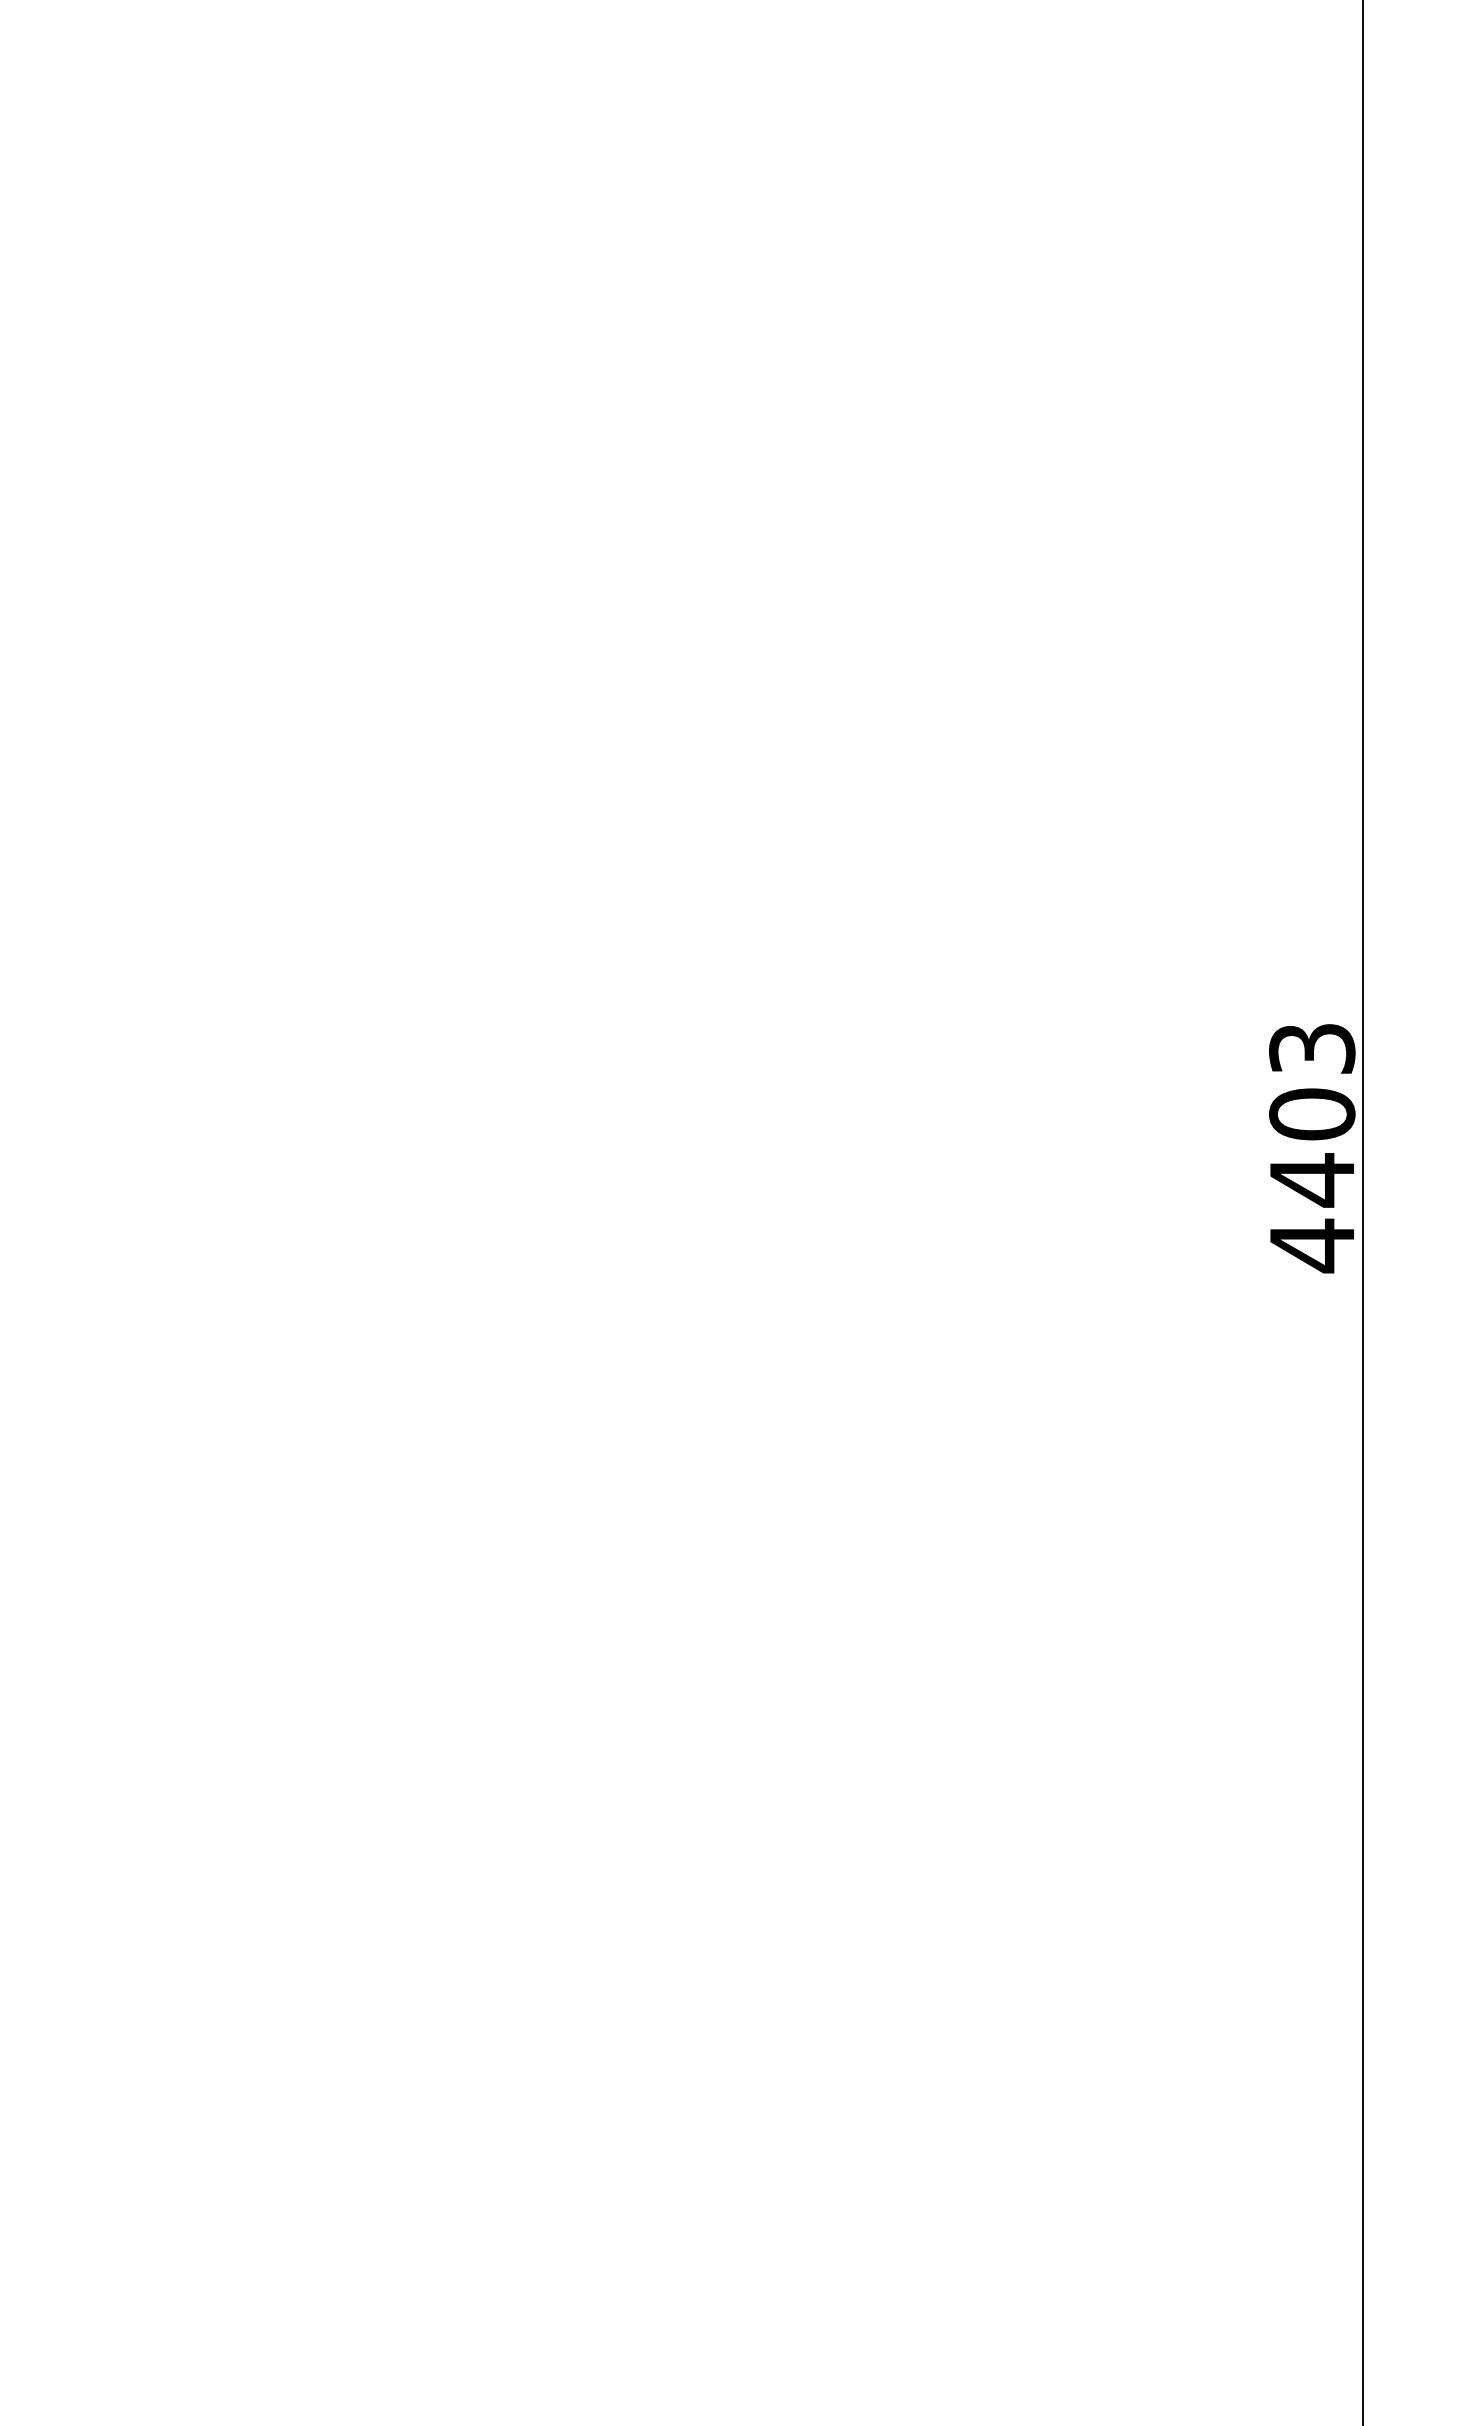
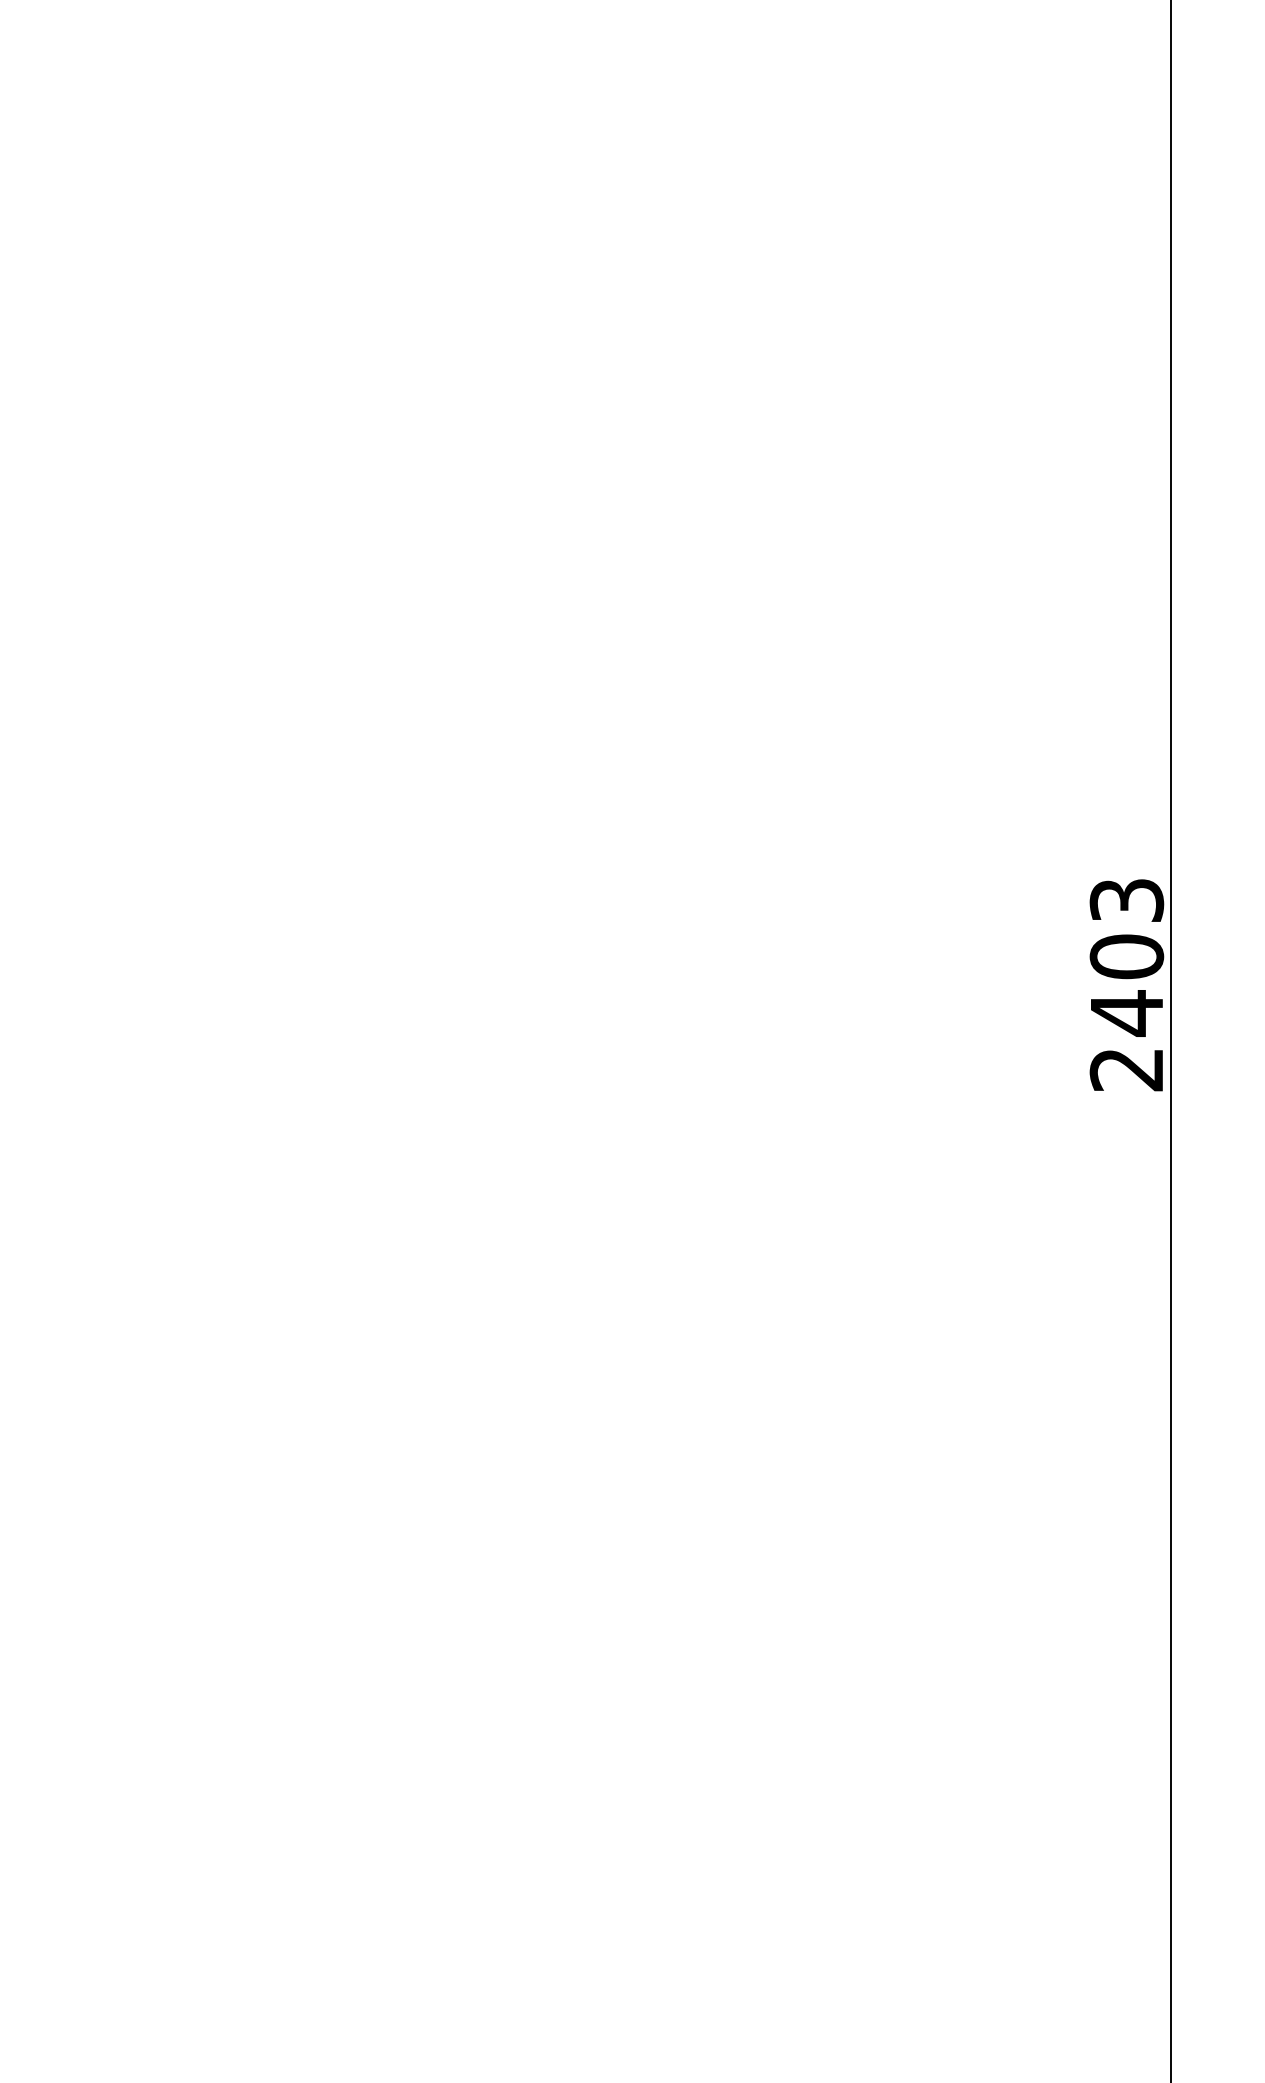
text: (1311, 1245) -> (1126, 1069), 4403 -> 2403

